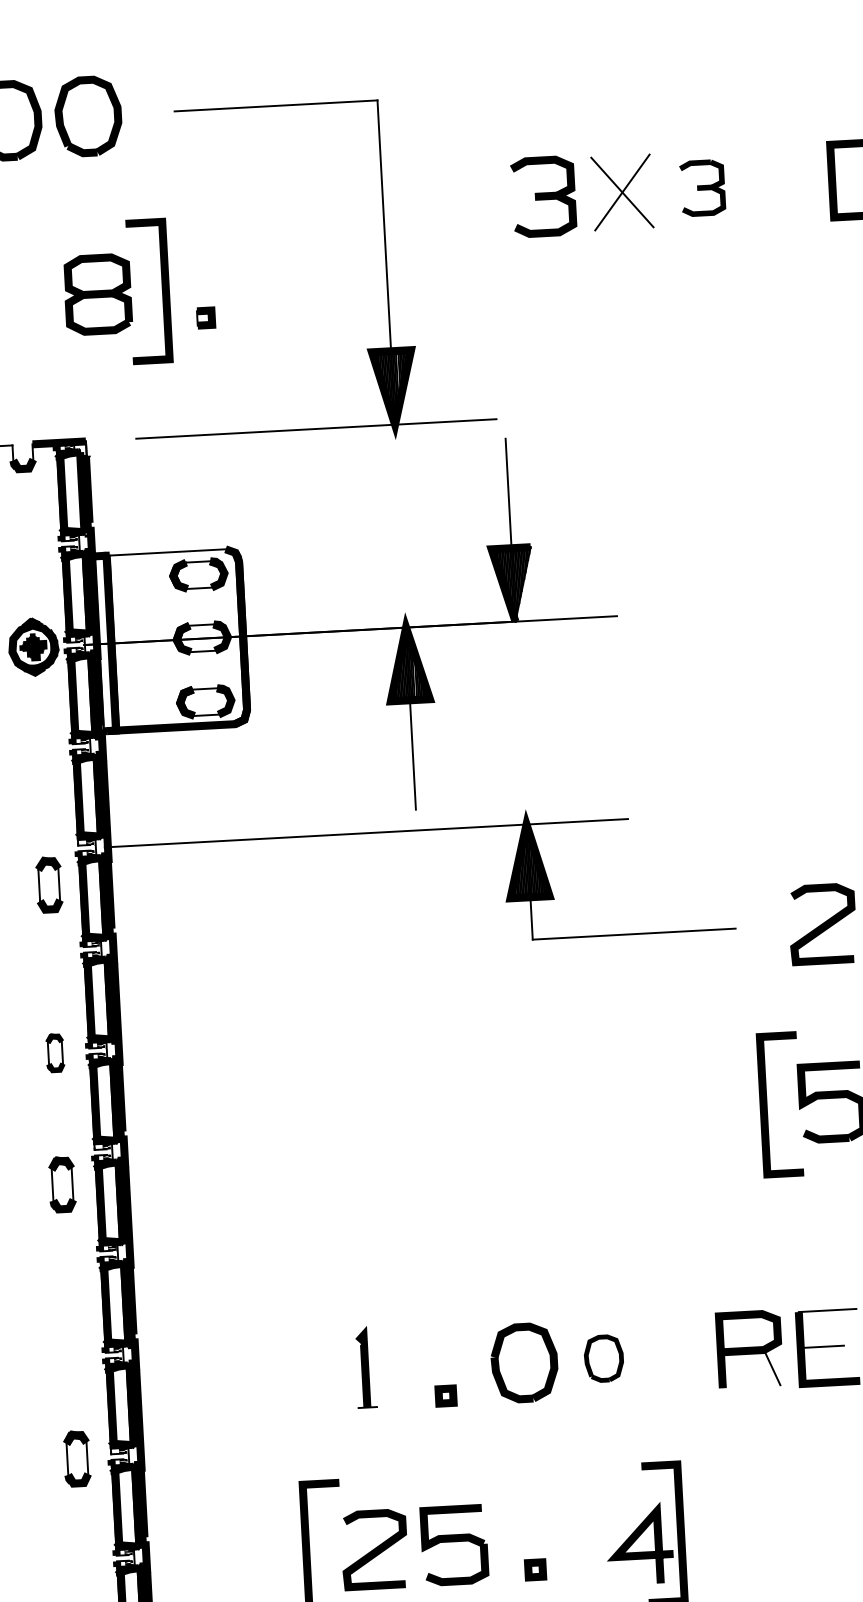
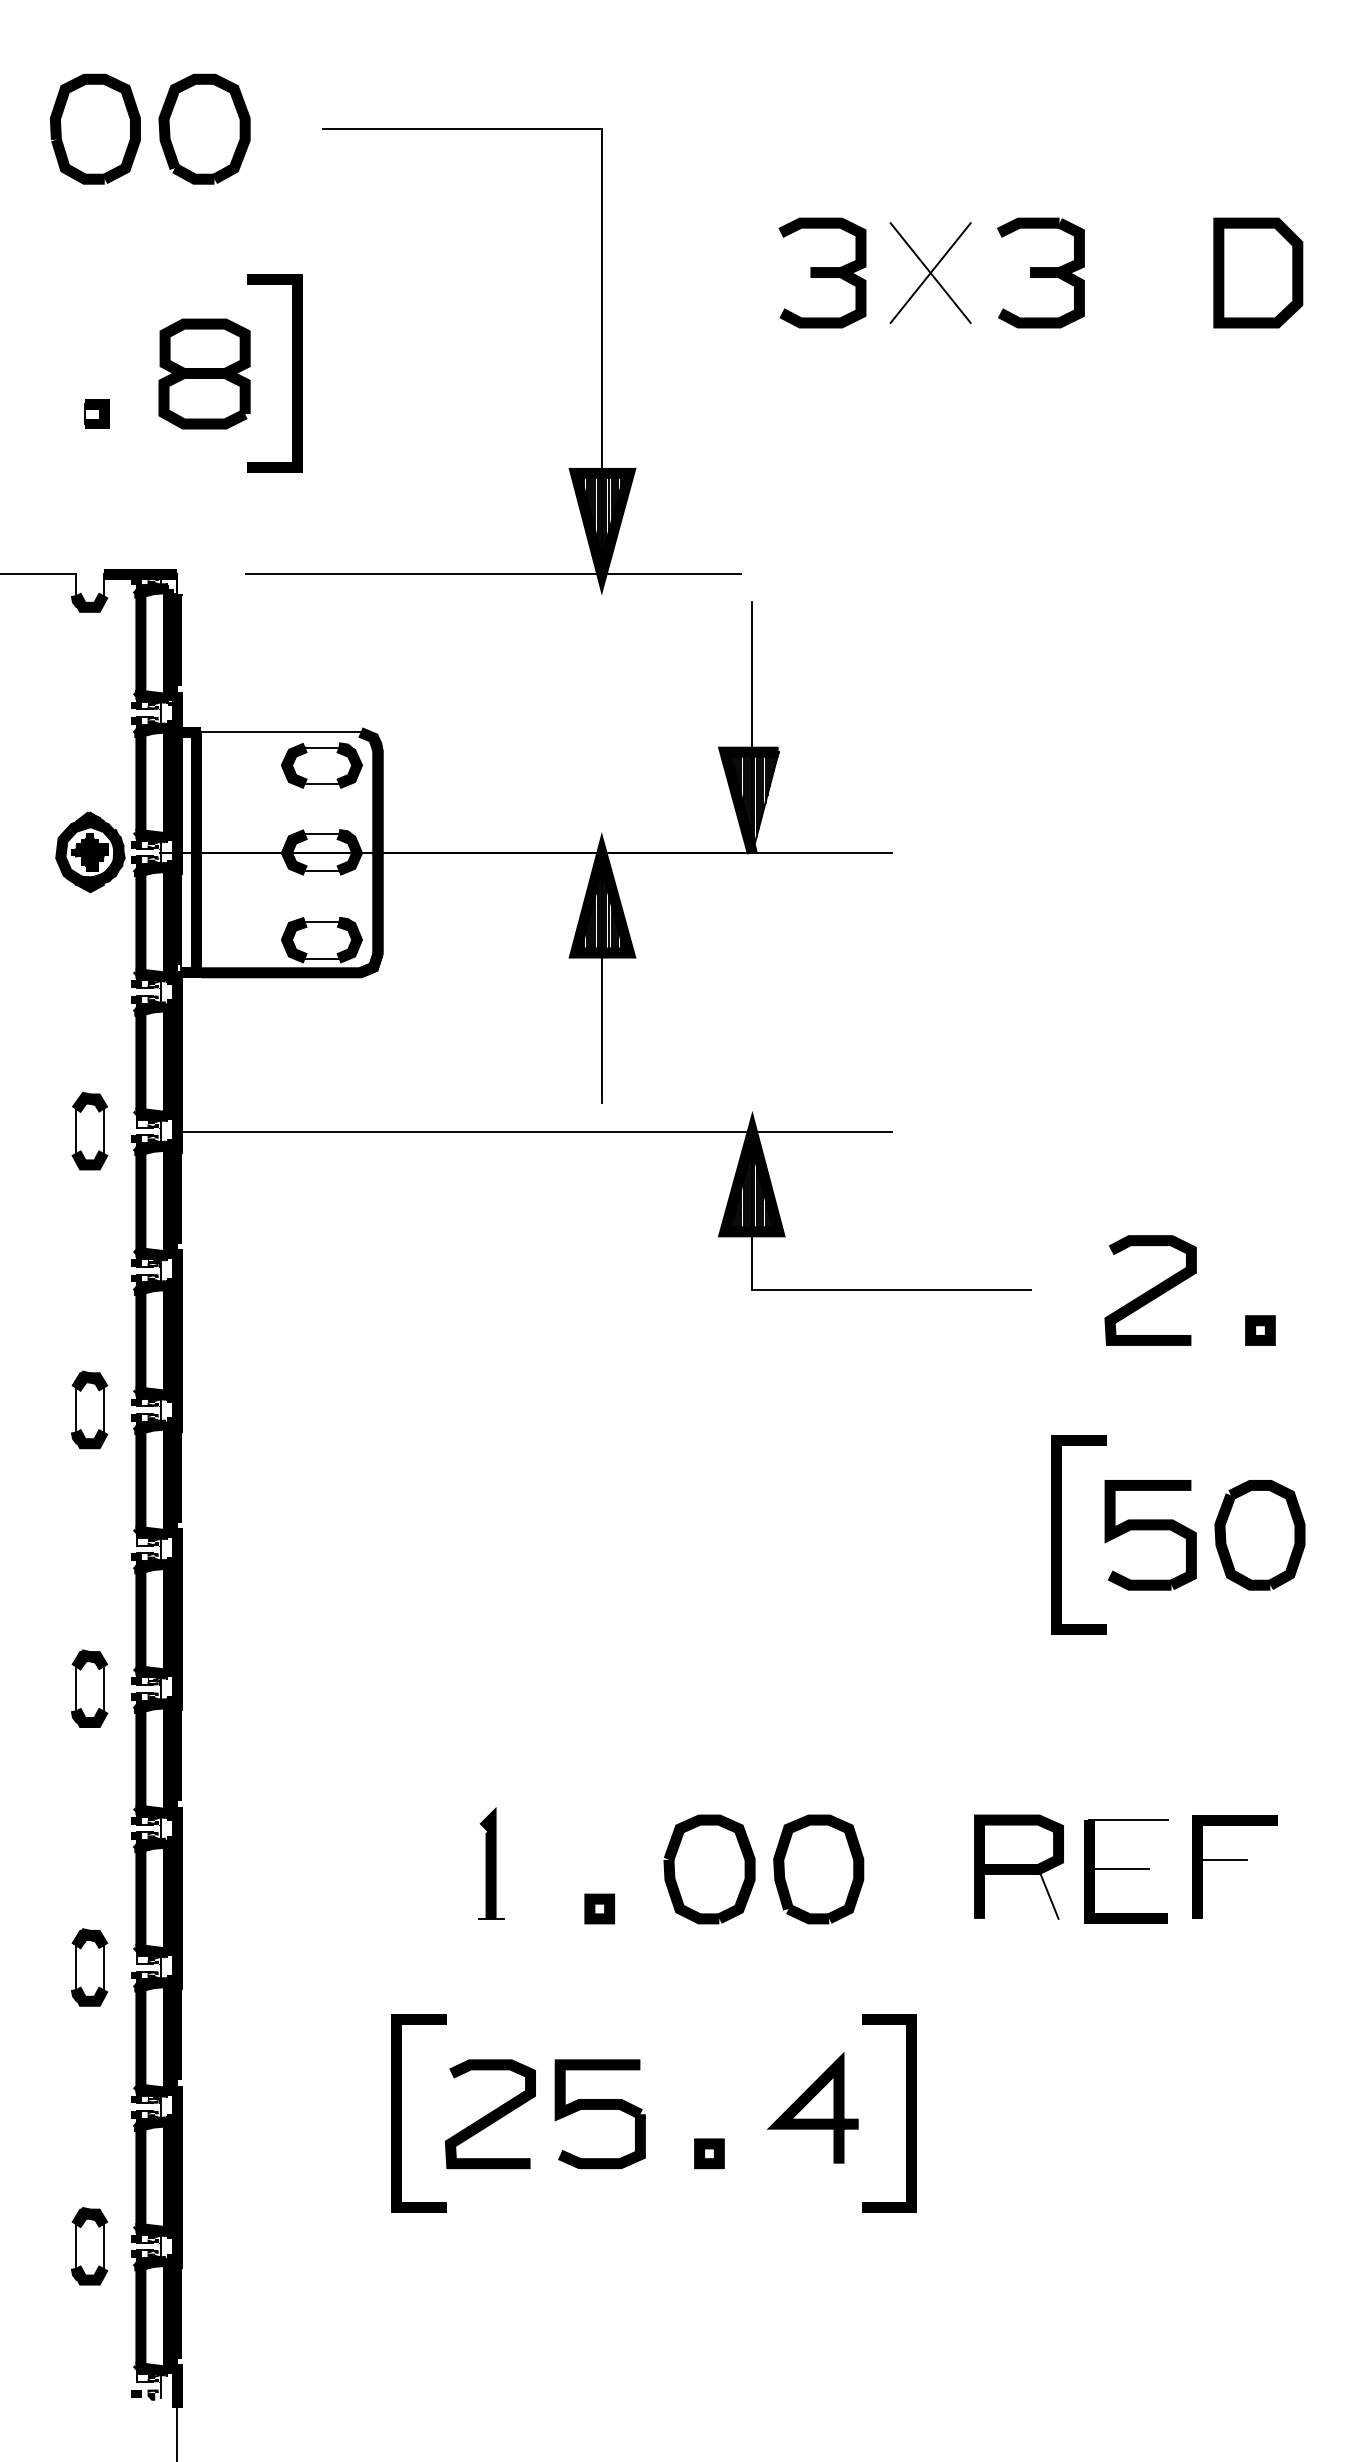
part: (702, 187) -> (1040, 272), size x1.43
part: (205, 317) -> (96, 413), moved
part: (48, 885) -> (89, 1131), moved
part: (55, 1052) -> (89, 1409), size x1.43
part: (62, 1184) -> (89, 1688), moved
part: (603, 1358) -> (818, 1869), size x1.67
line: (636, 1540) -> (808, 2103), moved

